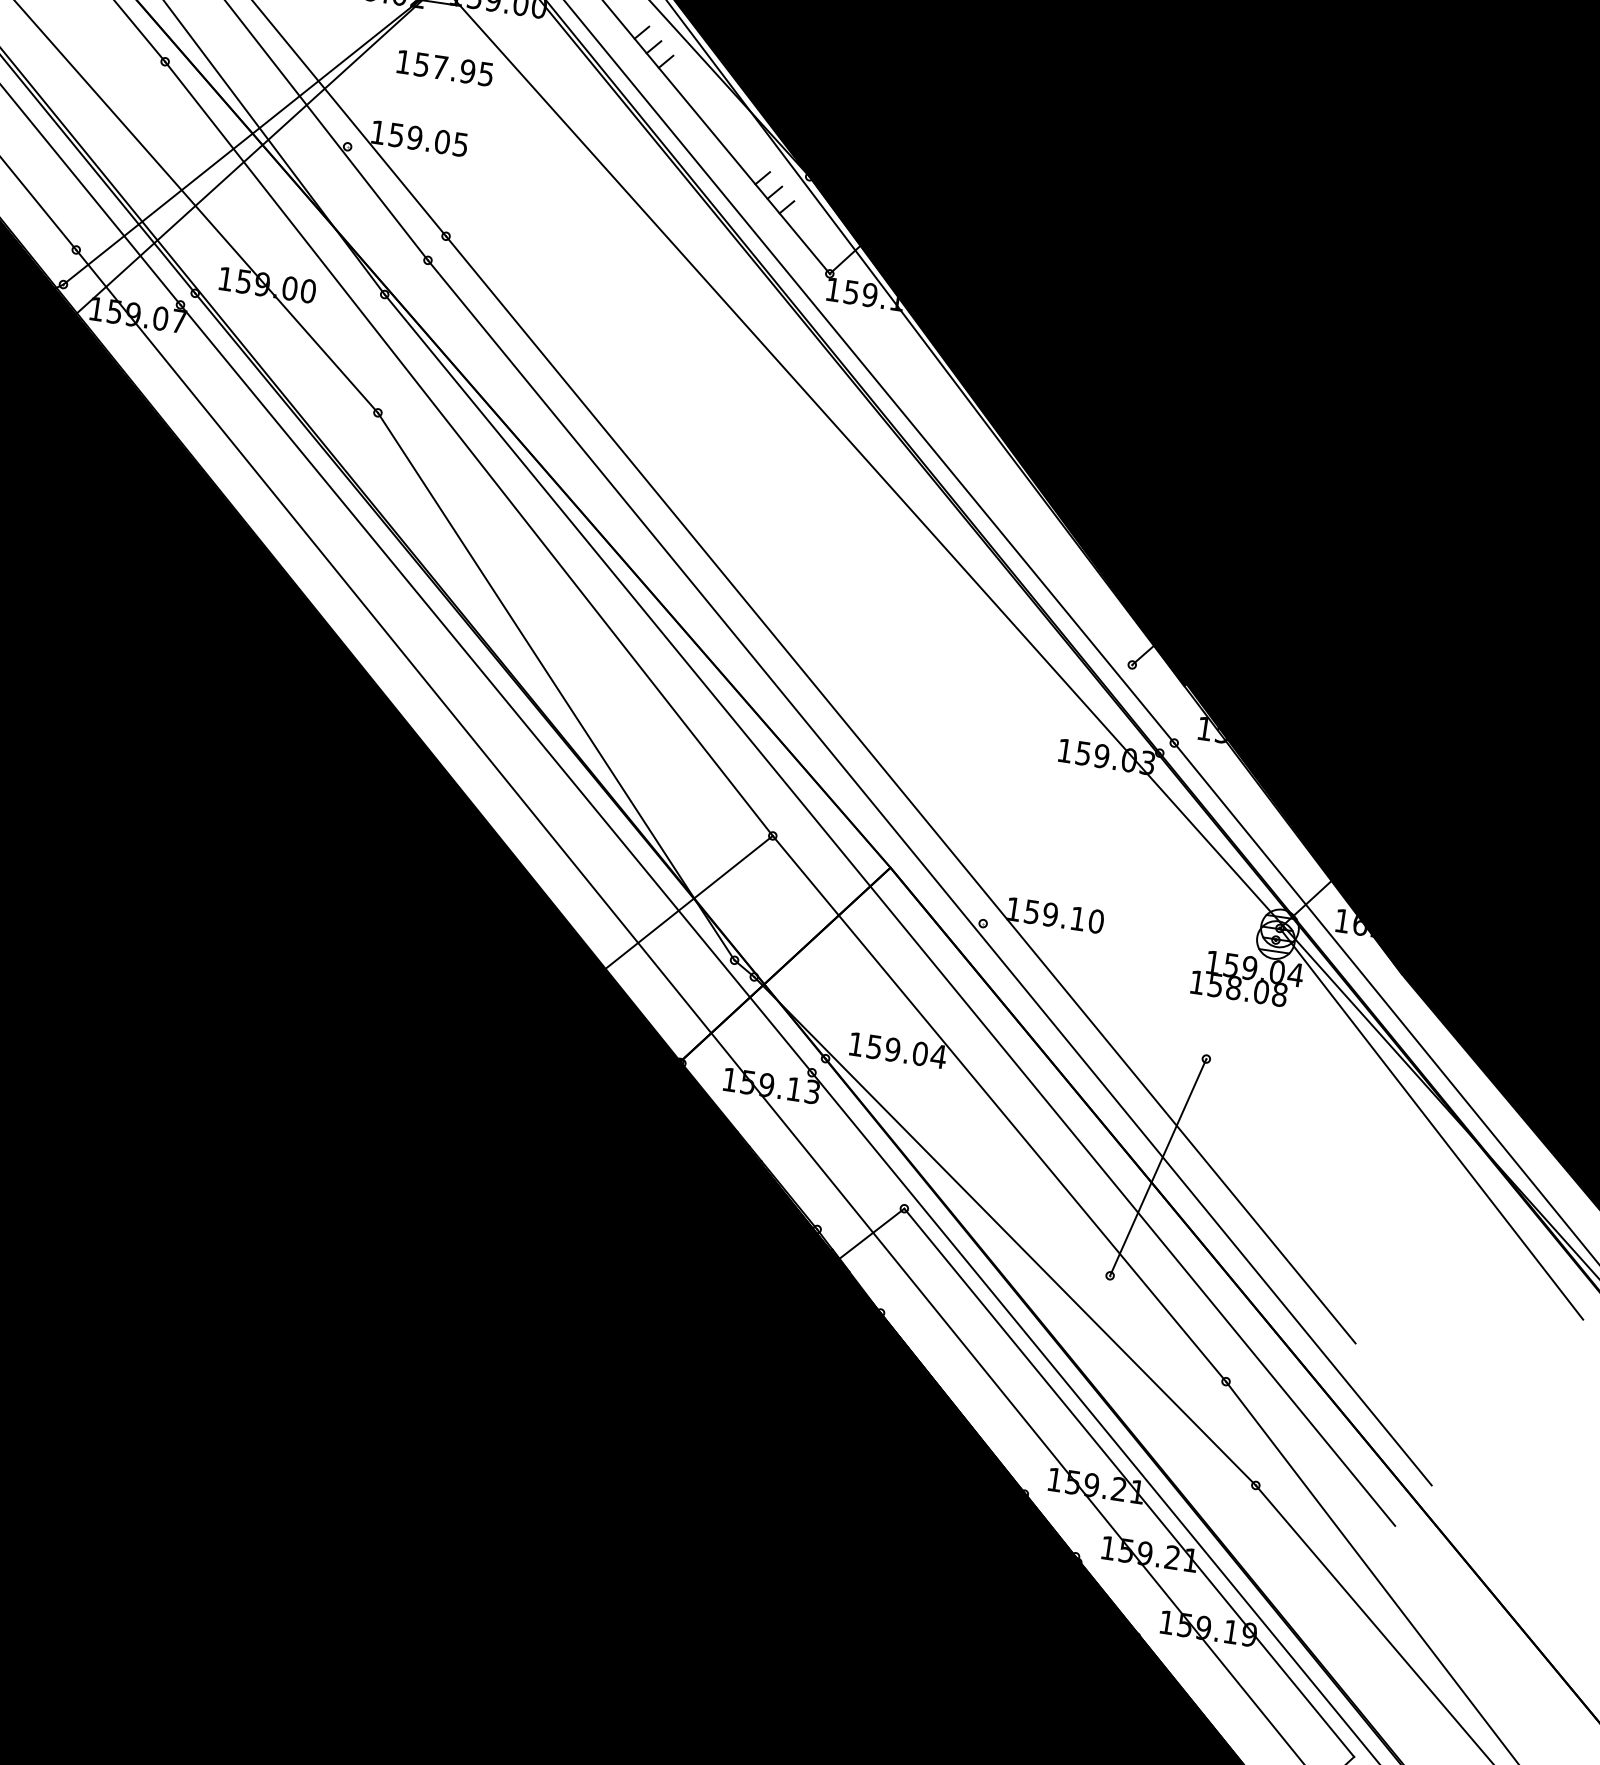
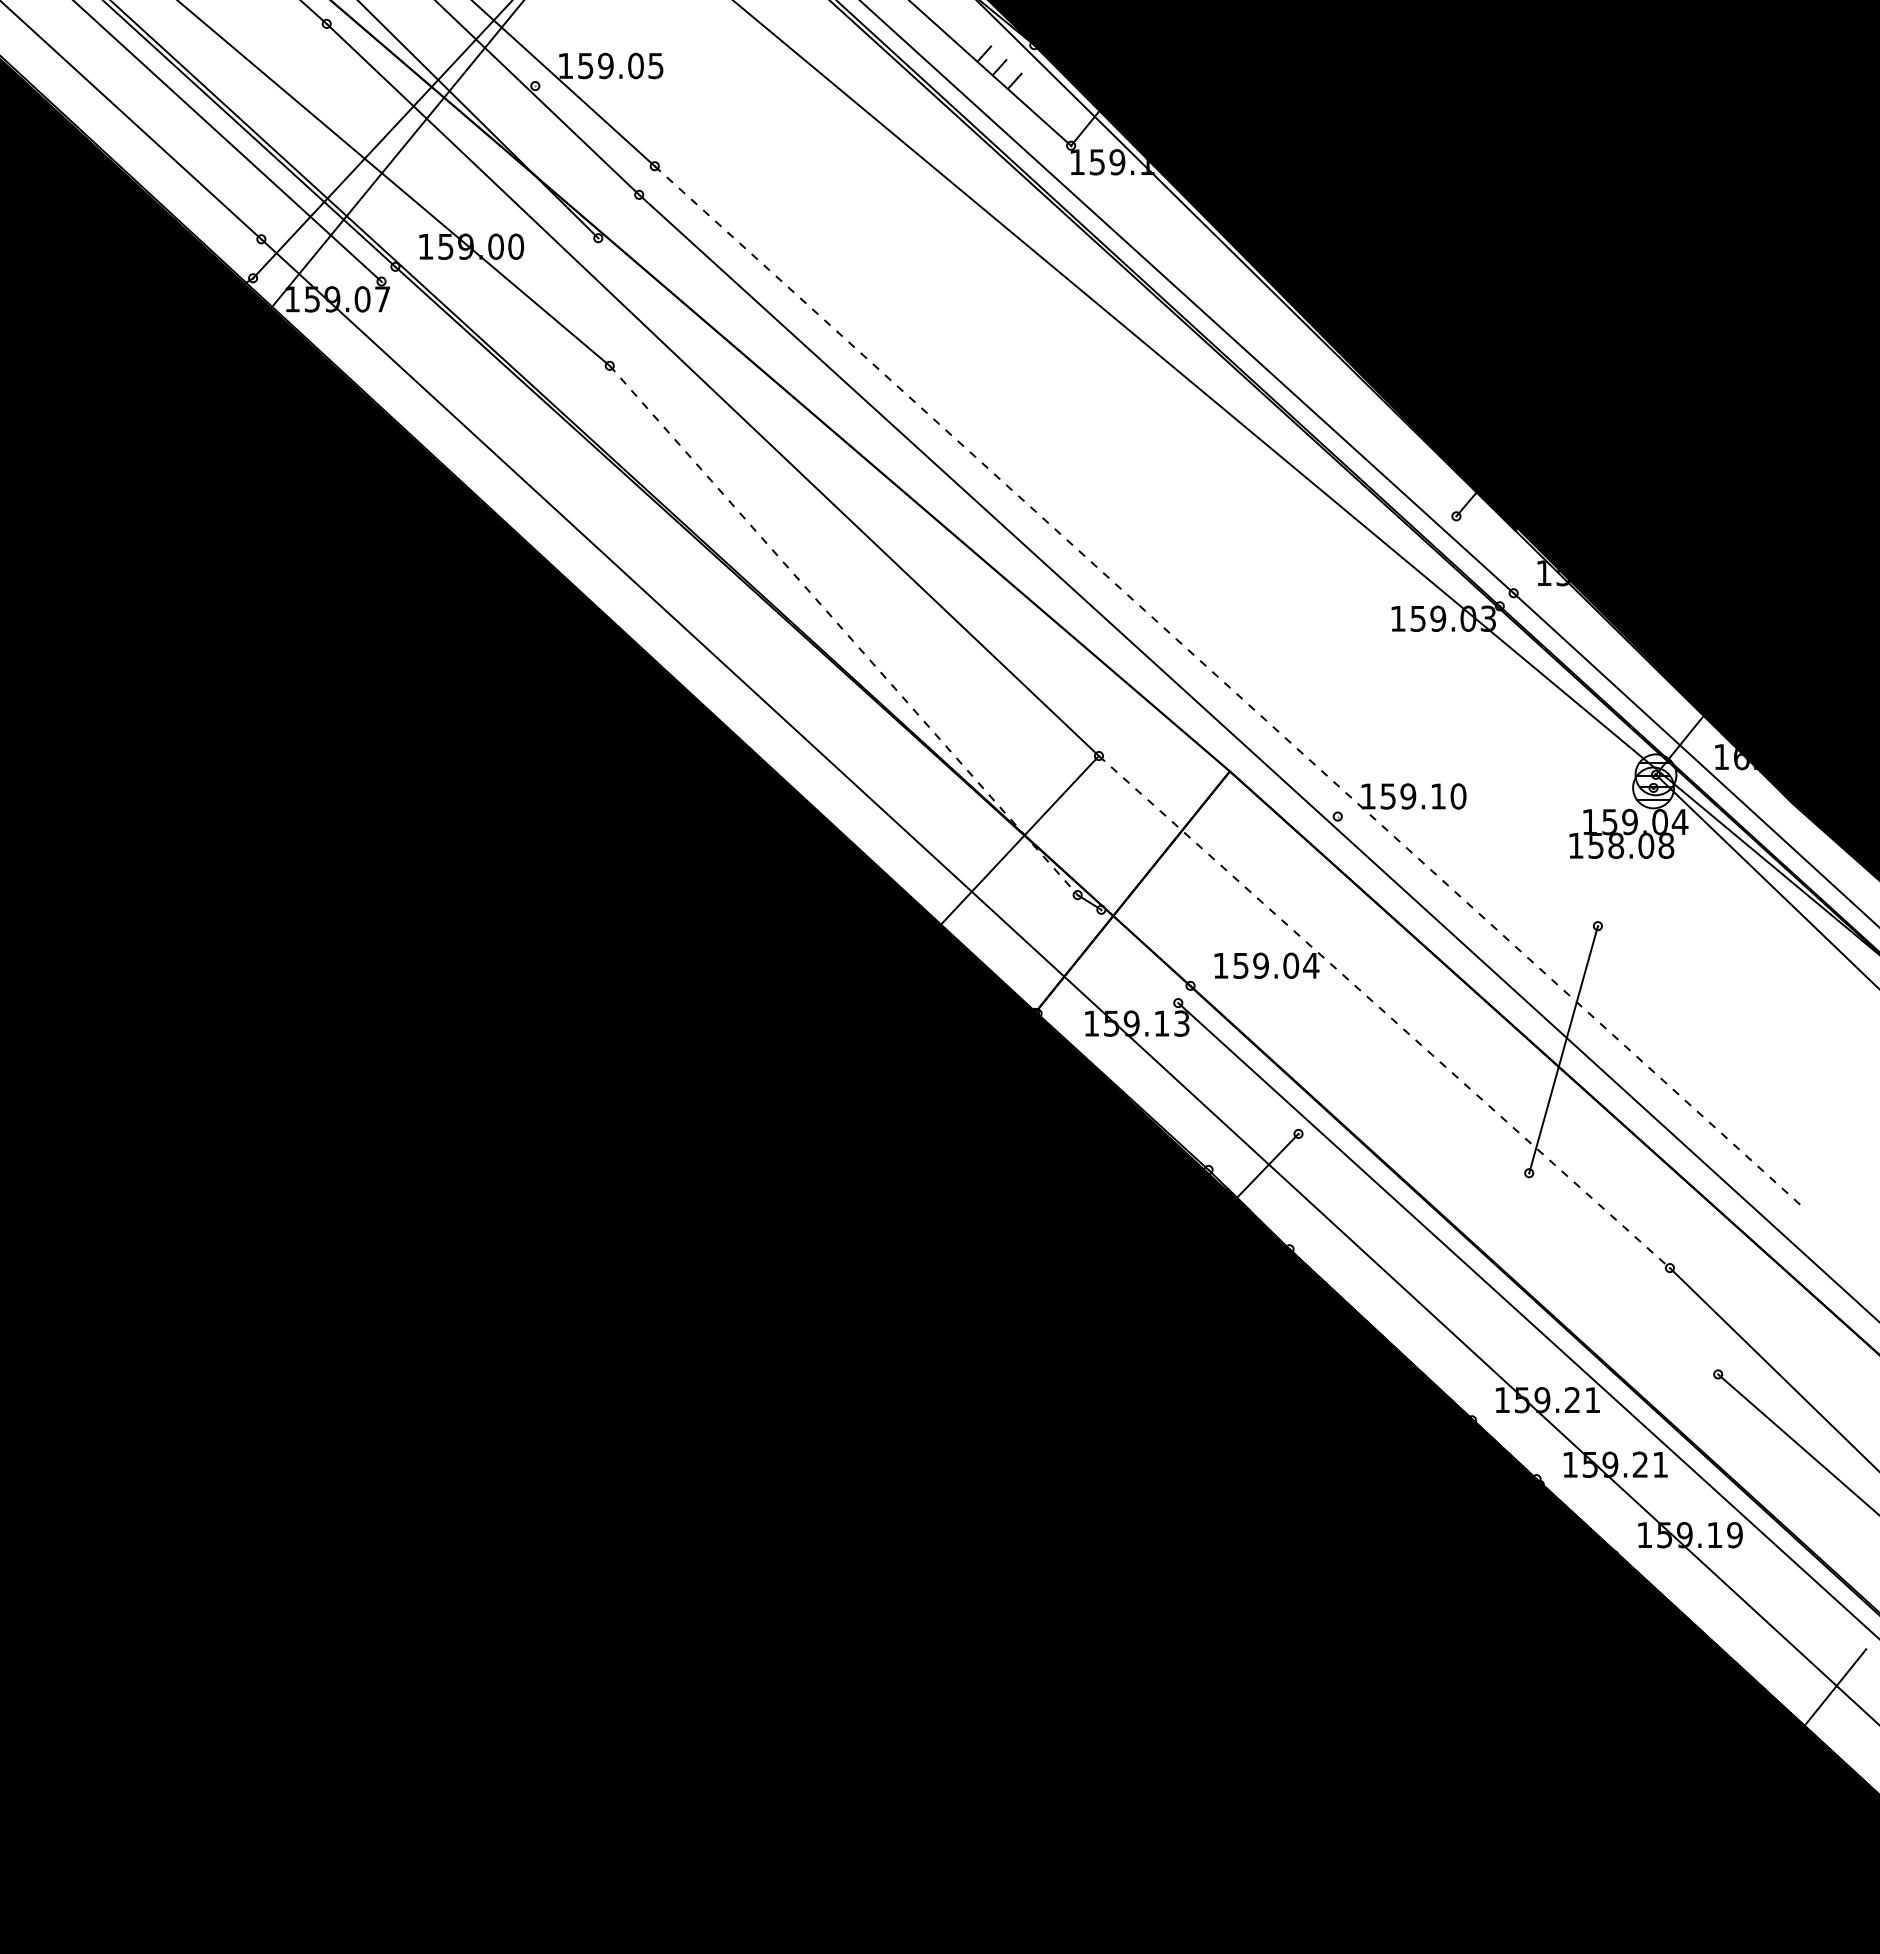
line: (556, 686) -> (844, 630), solid -> dashed
line: (495, 688) -> (779, 642), removed
line: (900, 789) -> (1228, 686), solid -> dashed
line: (889, 909) -> (1235, 816), removed
line: (999, 1109) -> (1384, 1012), solid -> dashed
line: (1004, 1230) -> (1409, 1141), removed
line: (1129, 1482) -> (1582, 1391), removed

